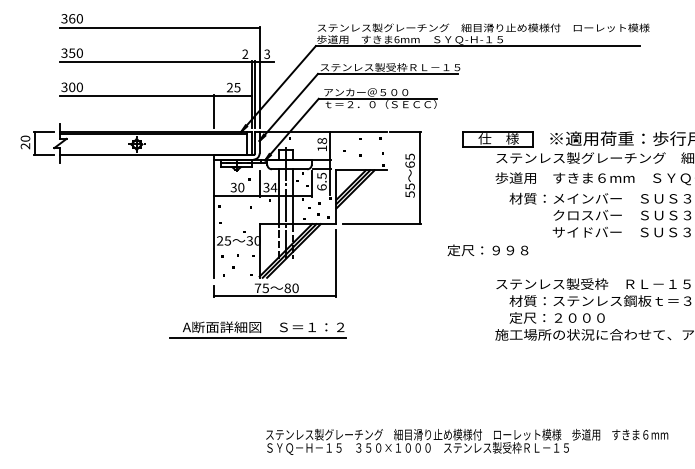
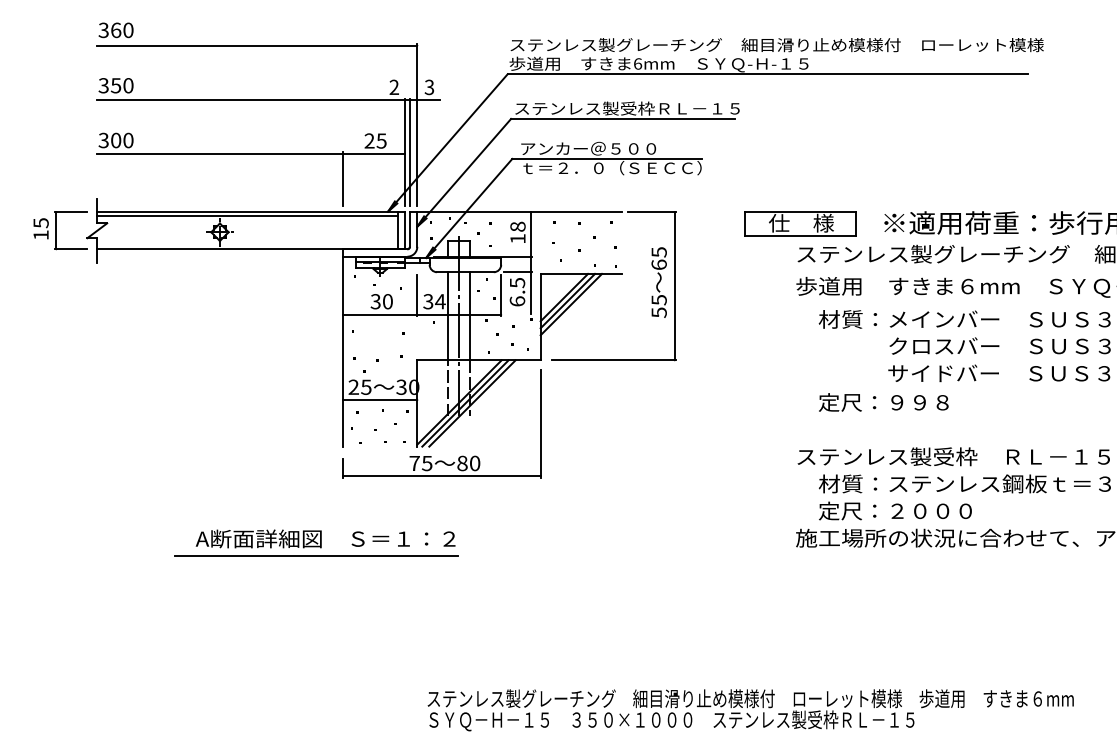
text: (25, 142) -> (41, 229), 20 -> 15
line: (236, 248) -> (380, 399), added
text: (487, 249) -> (883, 401), moved
part: (257, 329) -> (315, 542), moved

